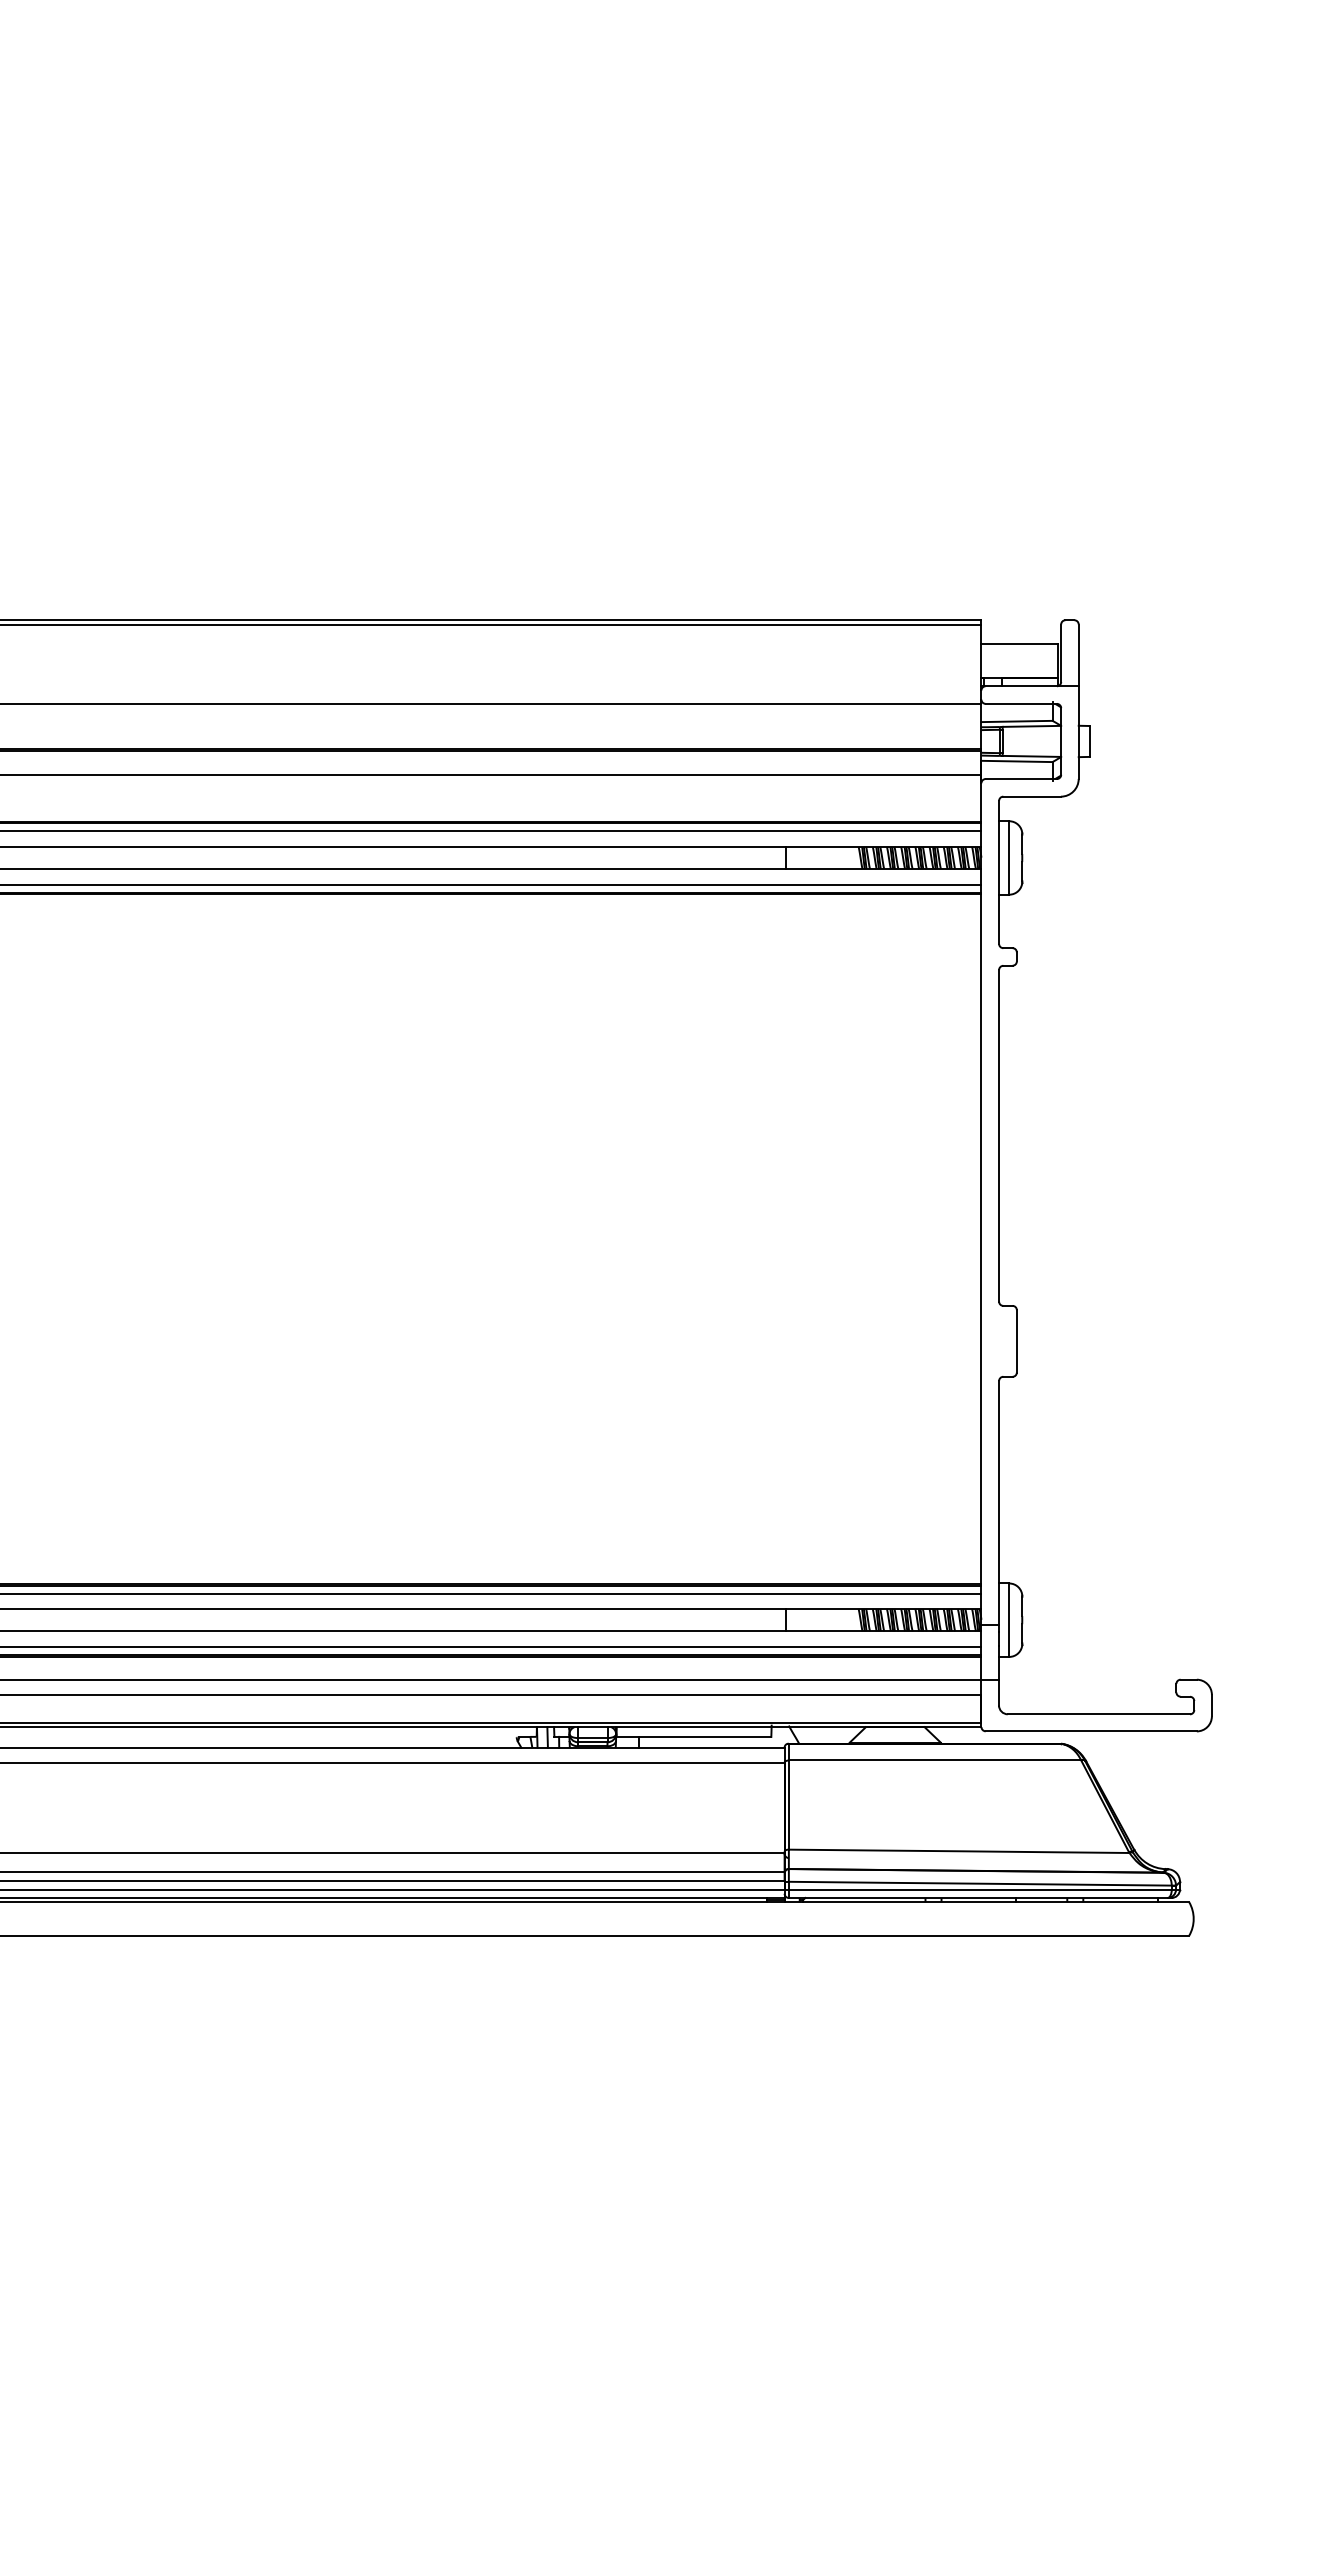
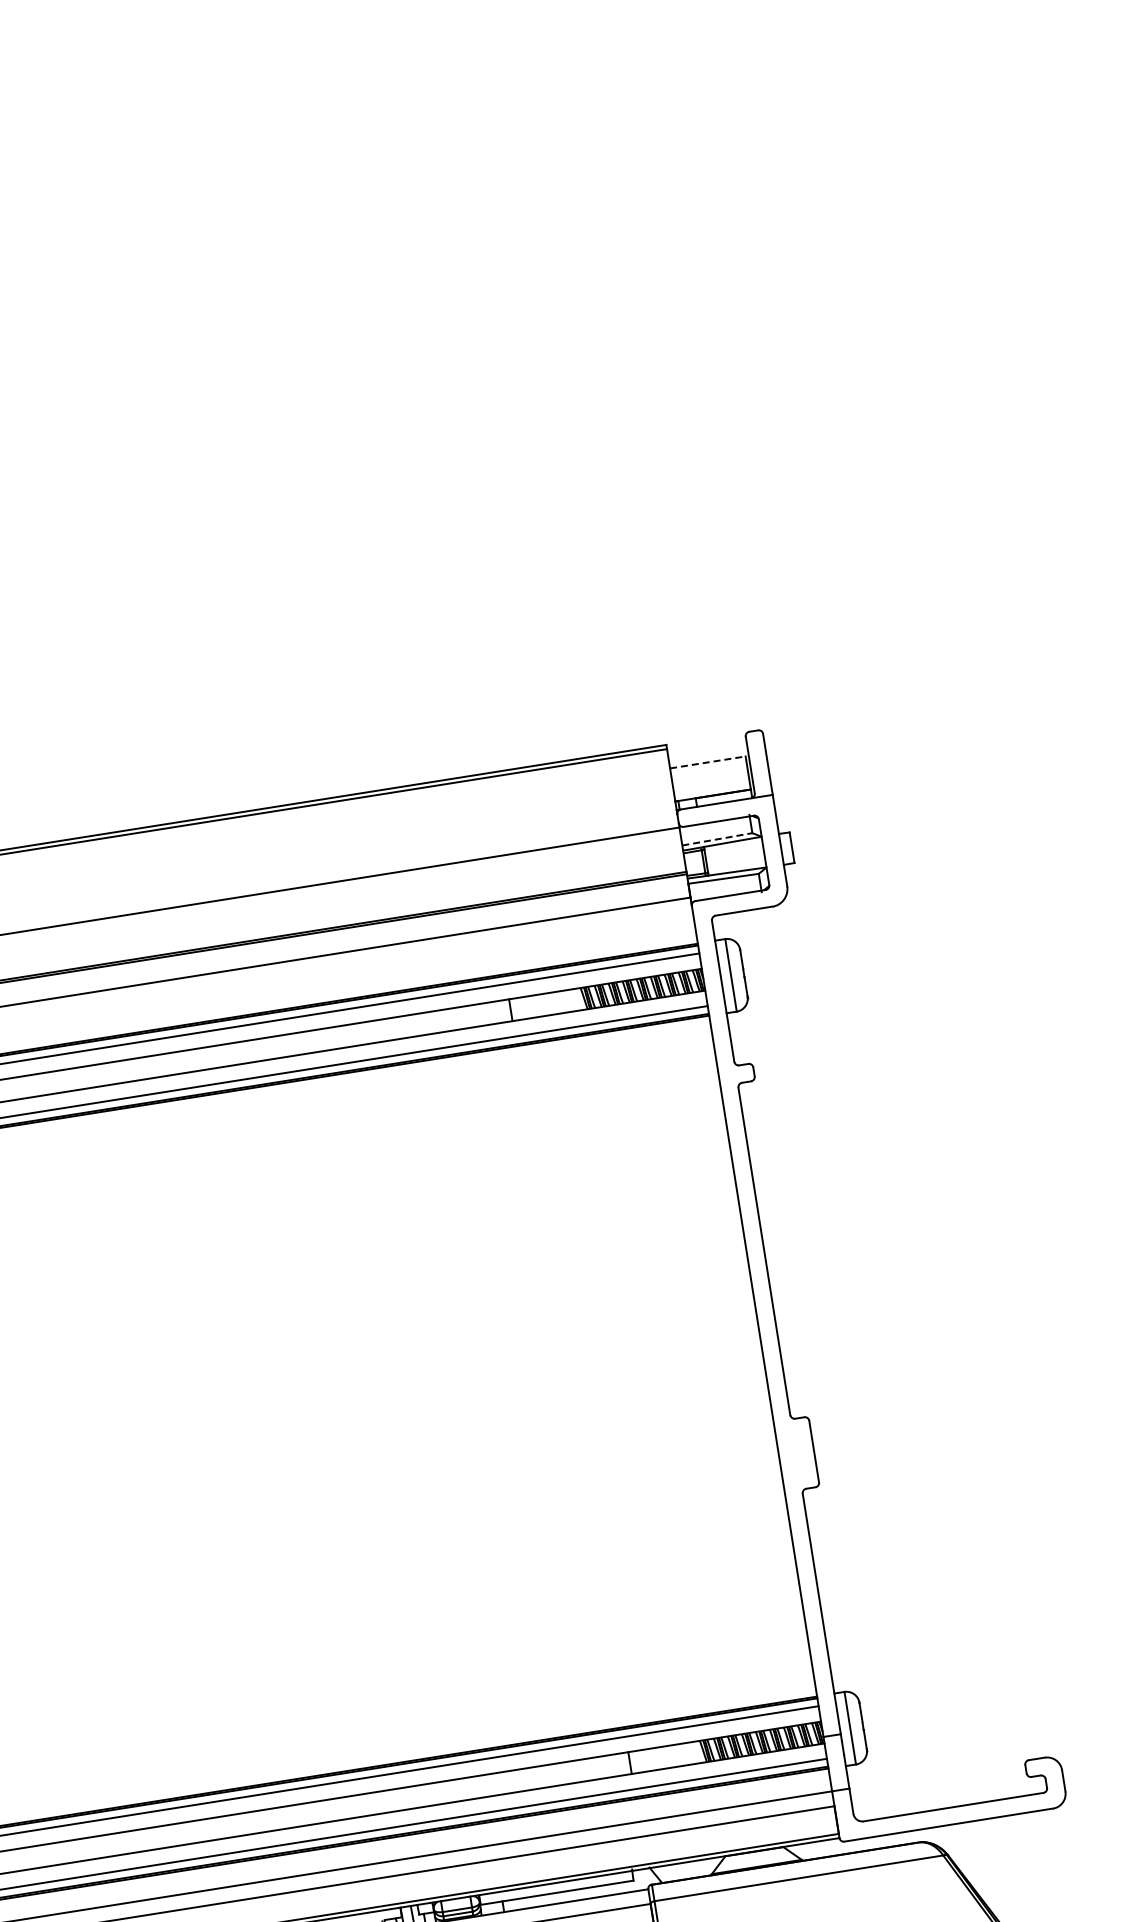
line: (1020, 644) -> (708, 762), solid -> dashed
line: (1017, 721) -> (717, 839), solid -> dashed

